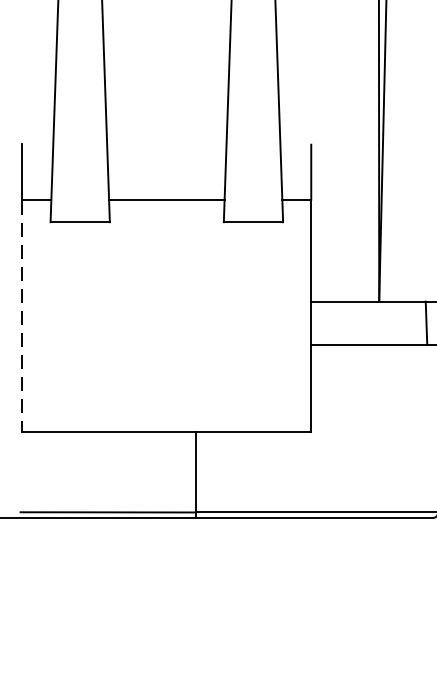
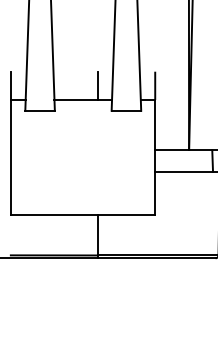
line: (195, 171) -> (97, 85), added
line: (22, 315) -> (11, 157), dashed -> solid

